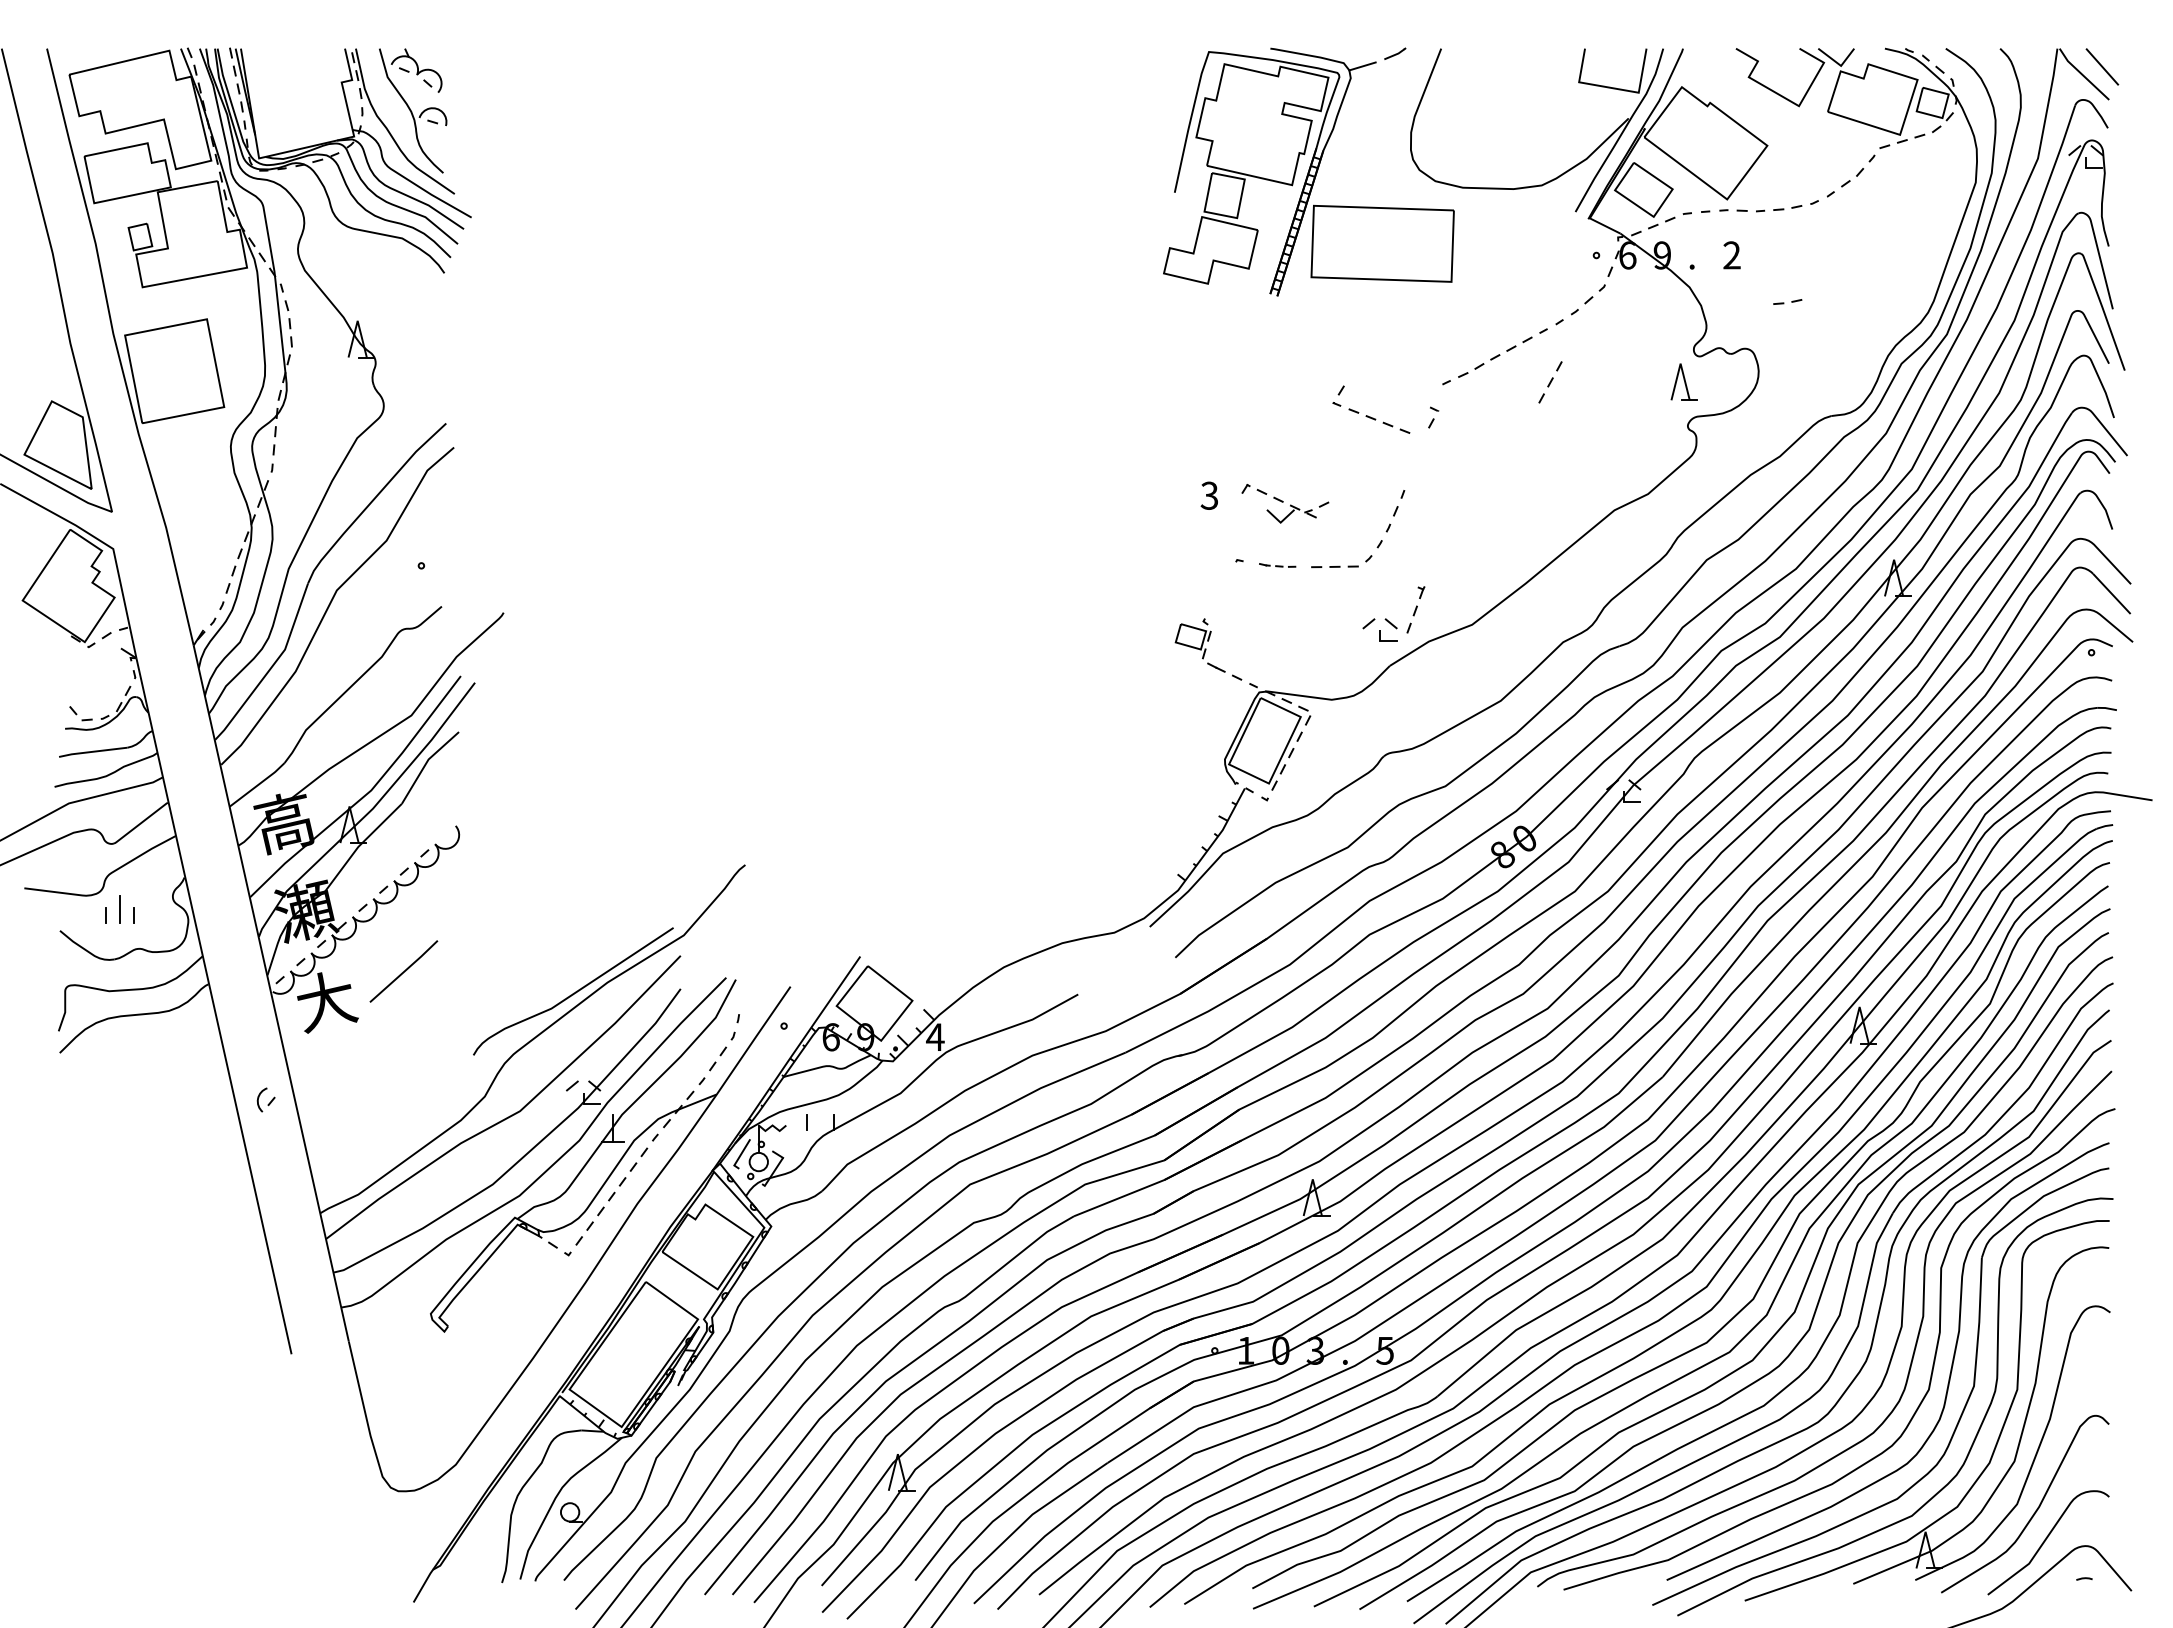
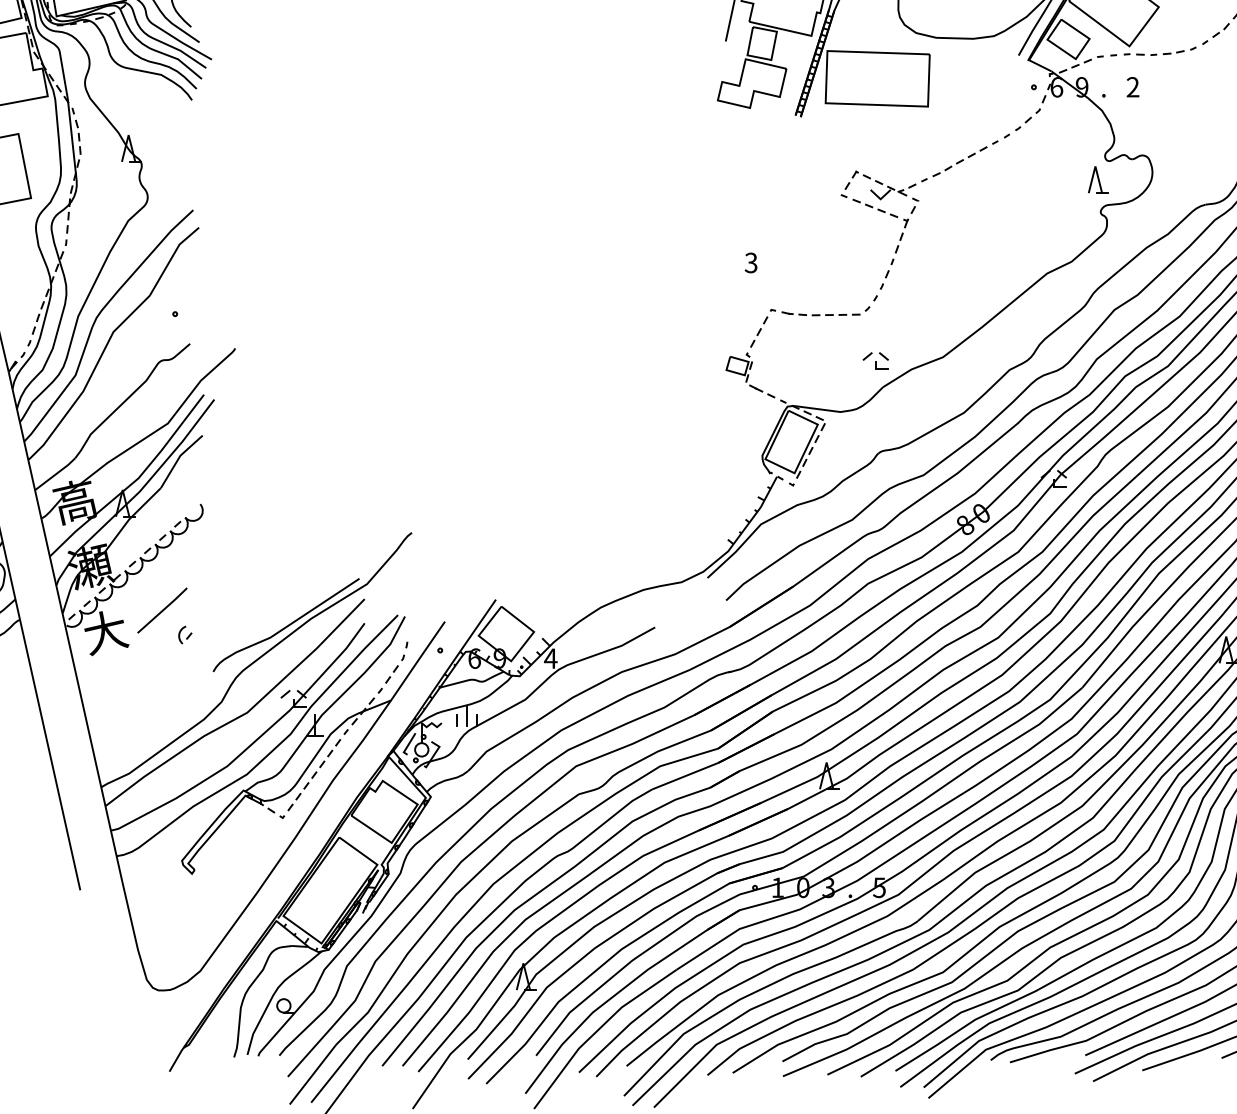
part: (1787, 301) -> (1173, 120), removed
part: (1550, 382) -> (759, 332), moved
part: (1285, 503) -> (884, 185), moved
part: (1277, 565) -> (800, 313), size x1.43
part: (1415, 609) -> (901, 235), moved
part: (265, 1099) -> (184, 634), moved
line: (820, 1116) -> (466, 716), added

